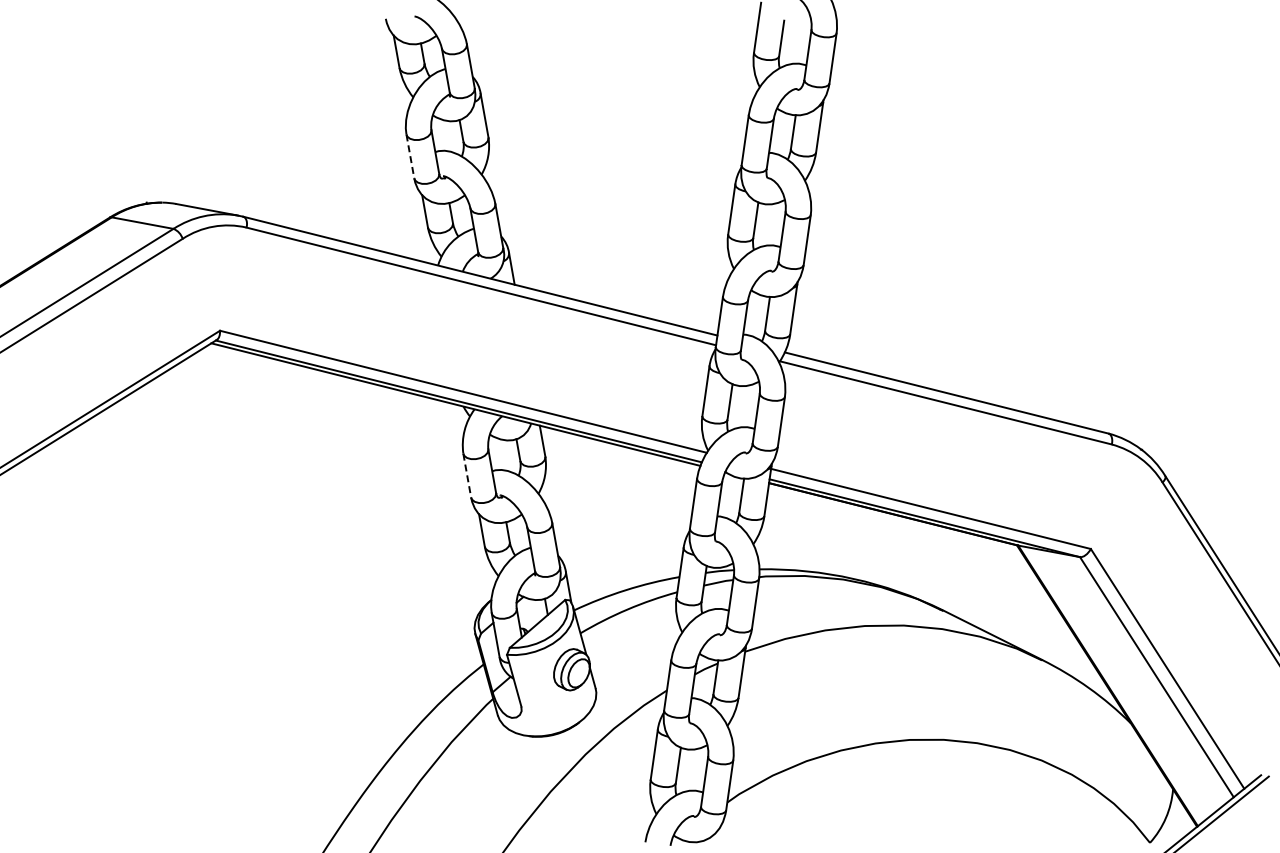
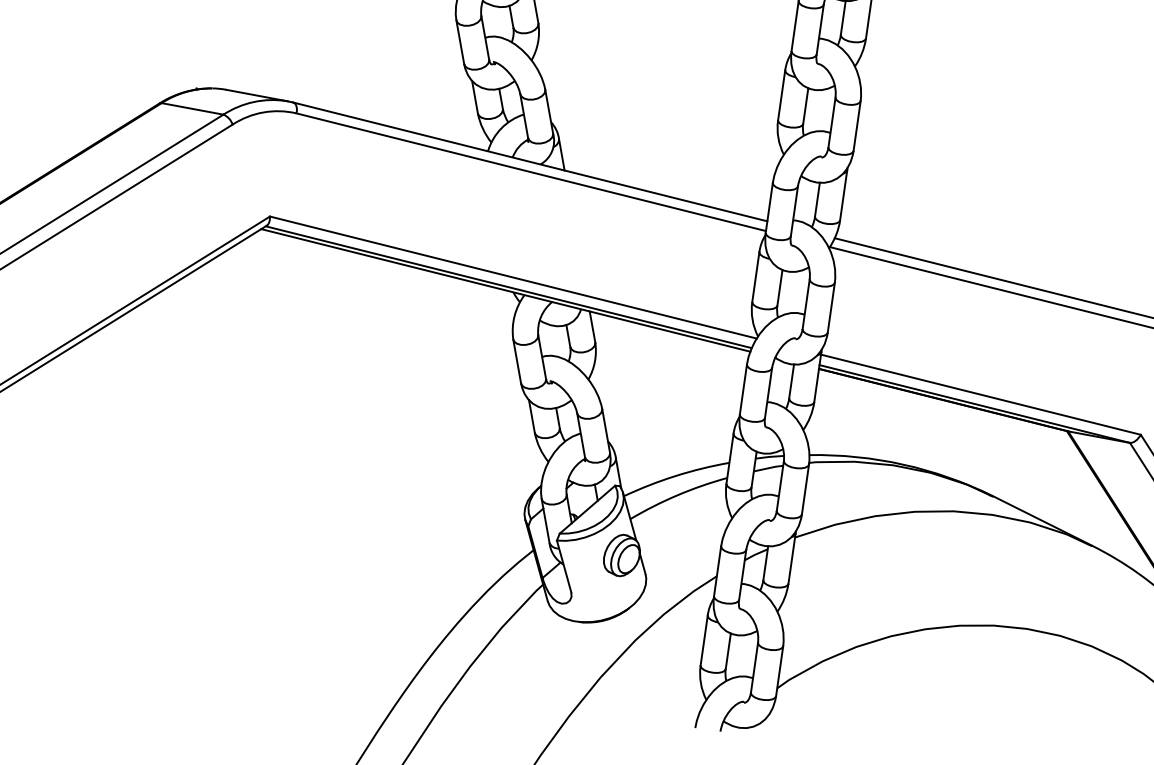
line: (410, 156) -> (460, 42), dashed -> solid
line: (467, 476) -> (517, 362), dashed -> solid

